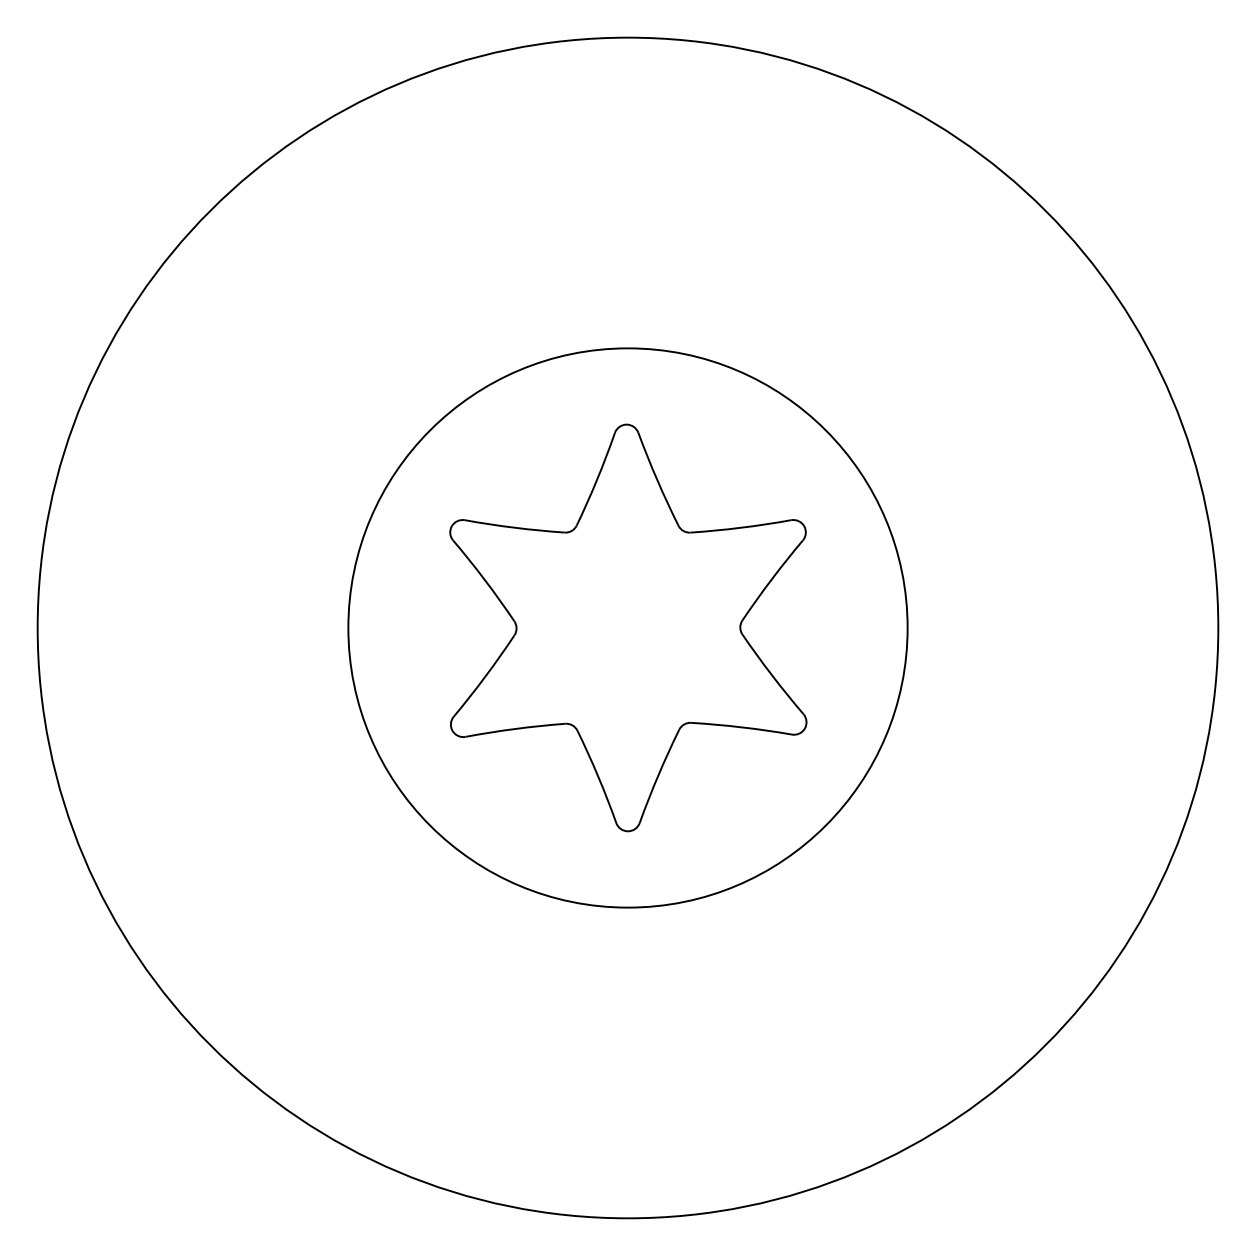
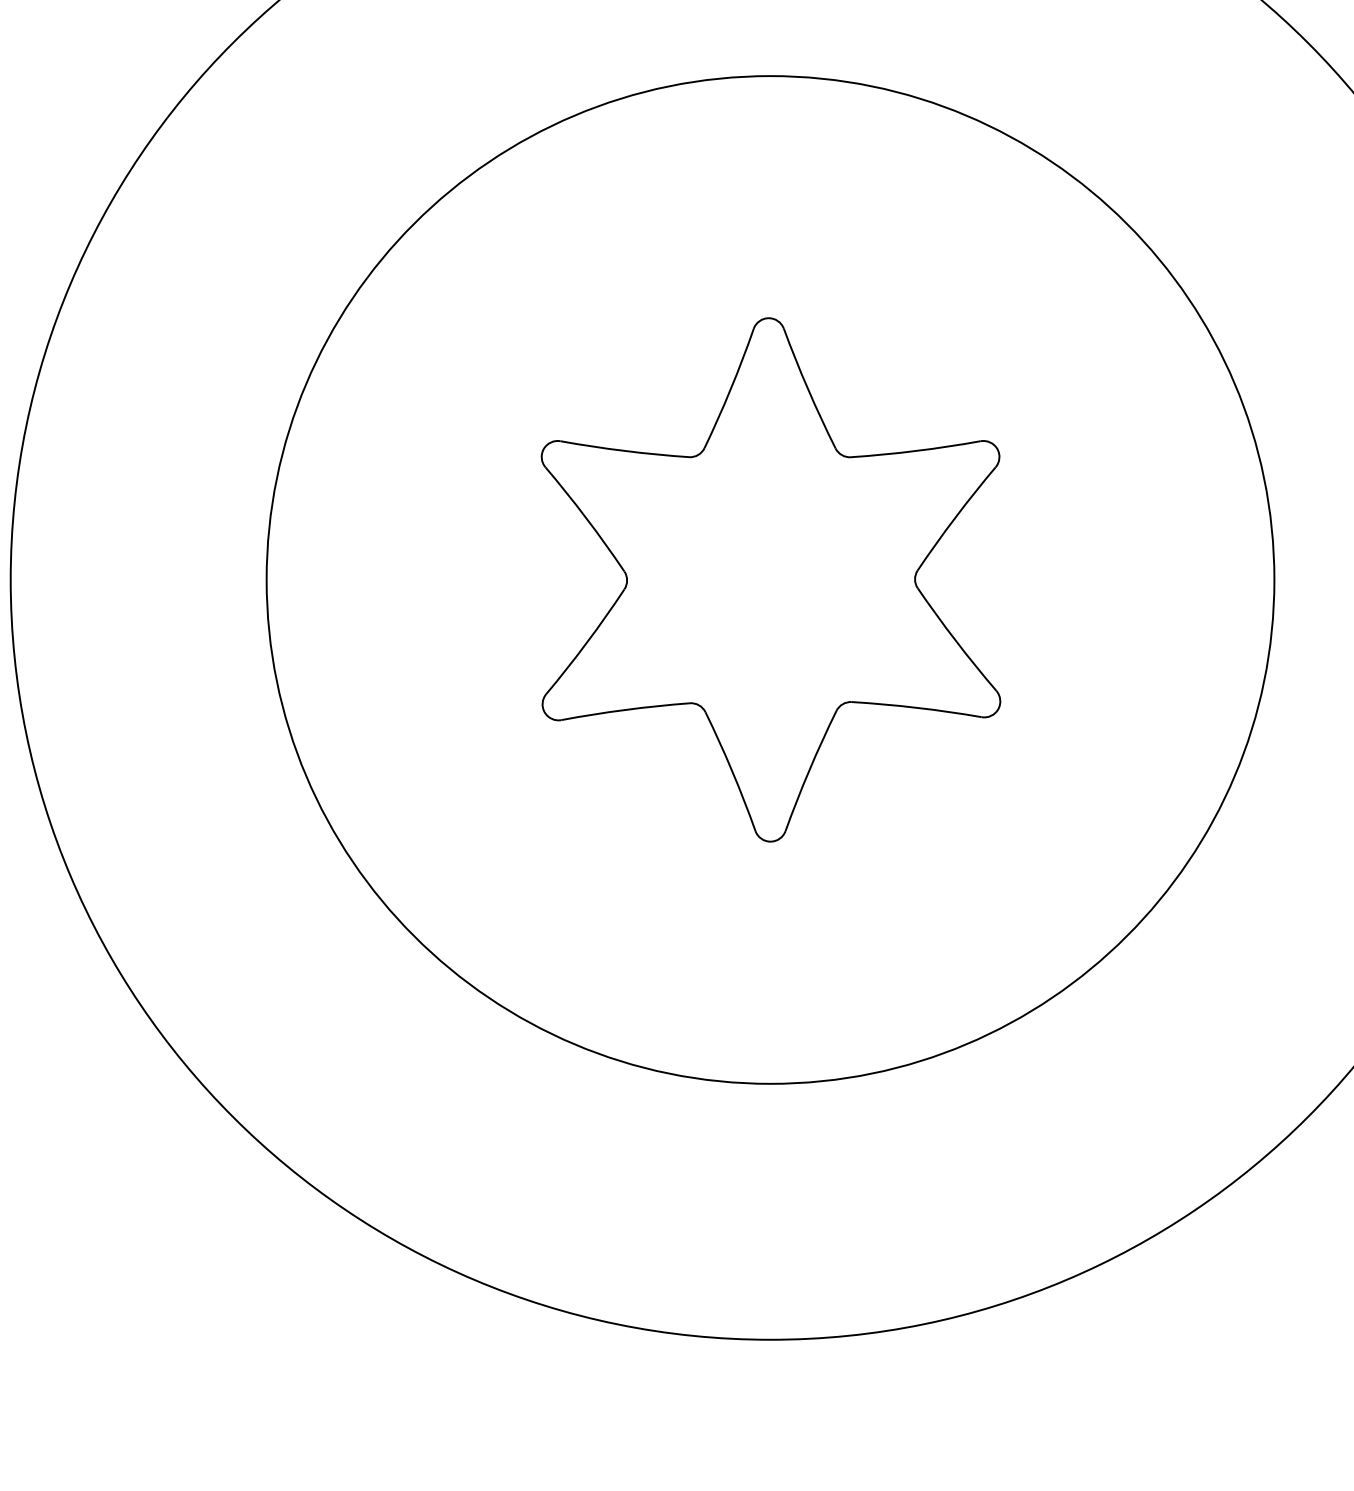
circle: (627, 627) -> (769, 579), size x1.4

